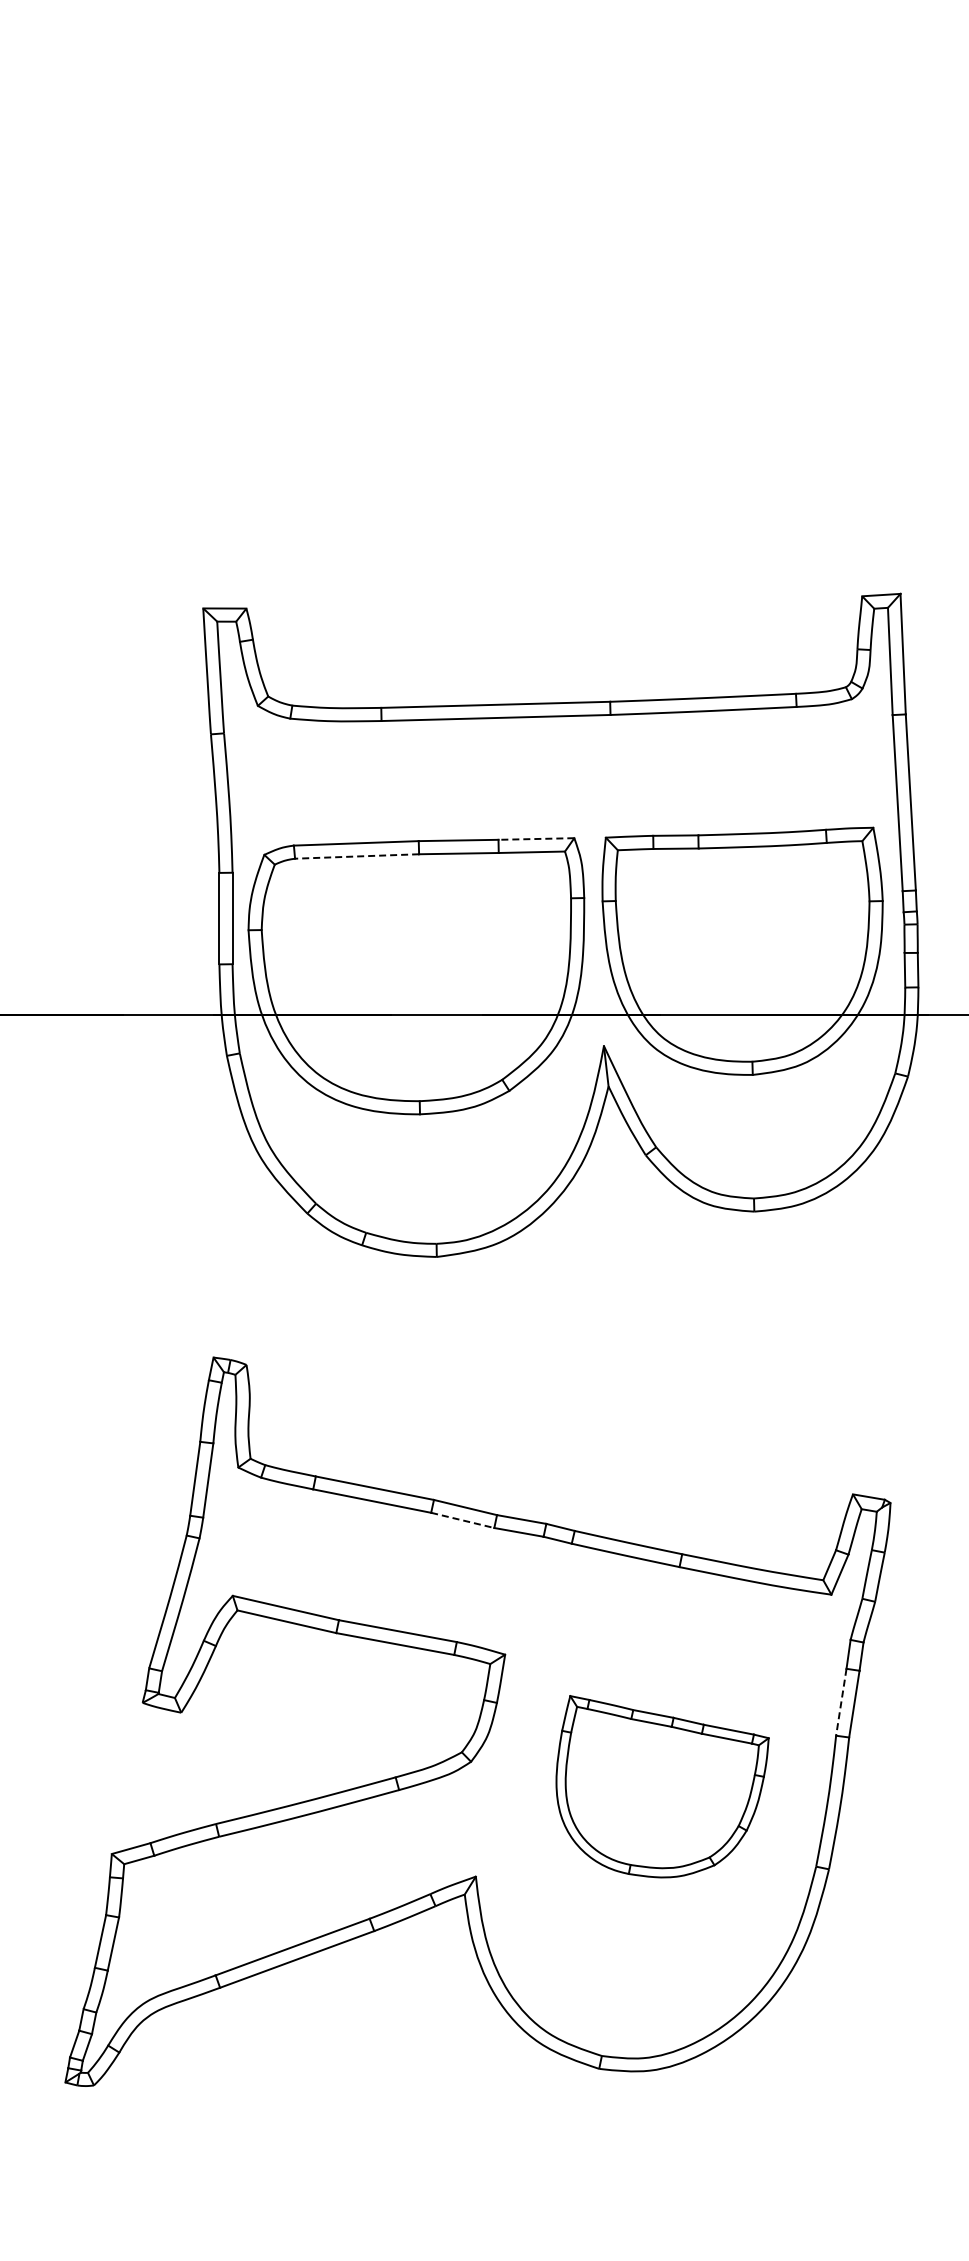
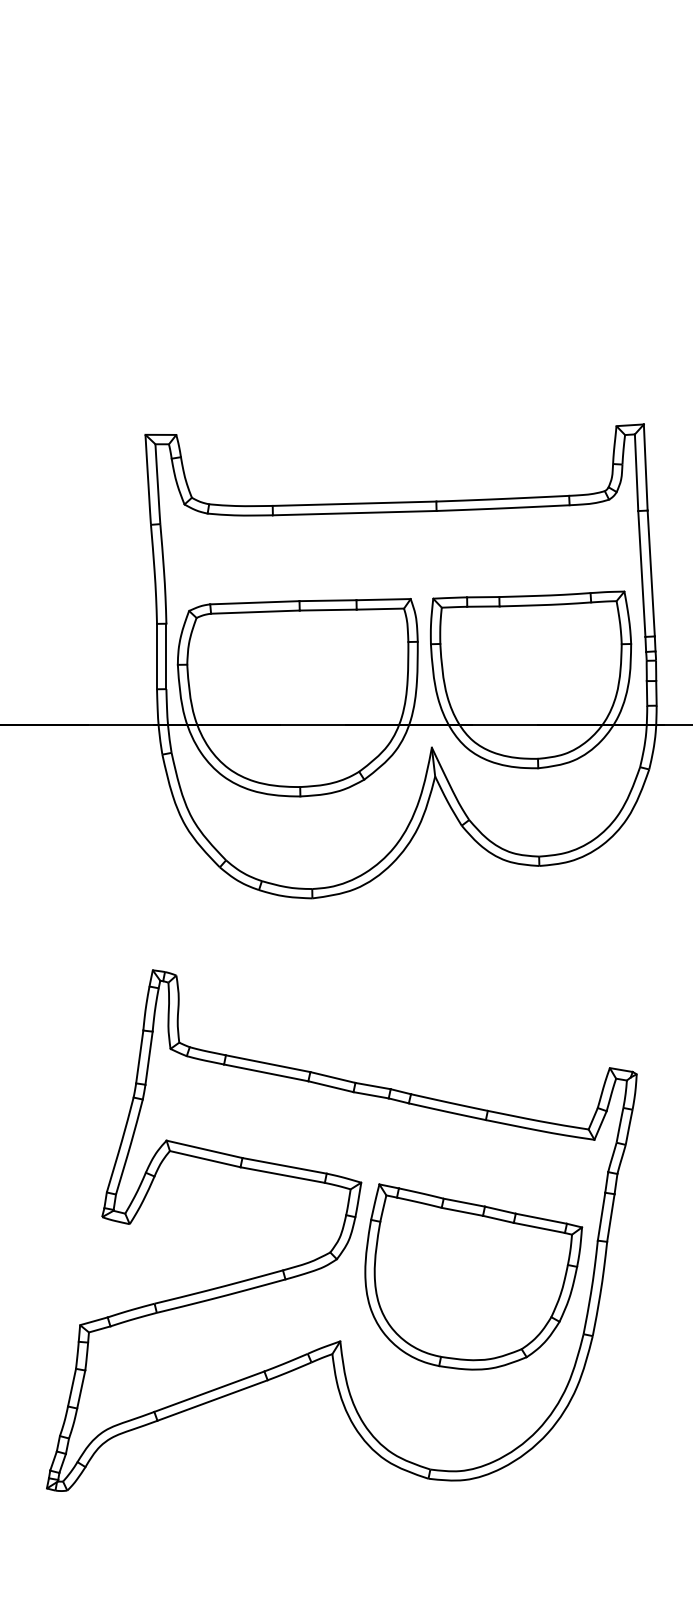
line: (536, 839) -> (383, 599), dashed -> solid
line: (356, 856) -> (255, 612), dashed -> solid
line: (463, 1520) -> (331, 1086), dashed -> solid
line: (841, 1702) -> (601, 1216), dashed -> solid
part: (662, 1786) -> (473, 1276), size x1.43

